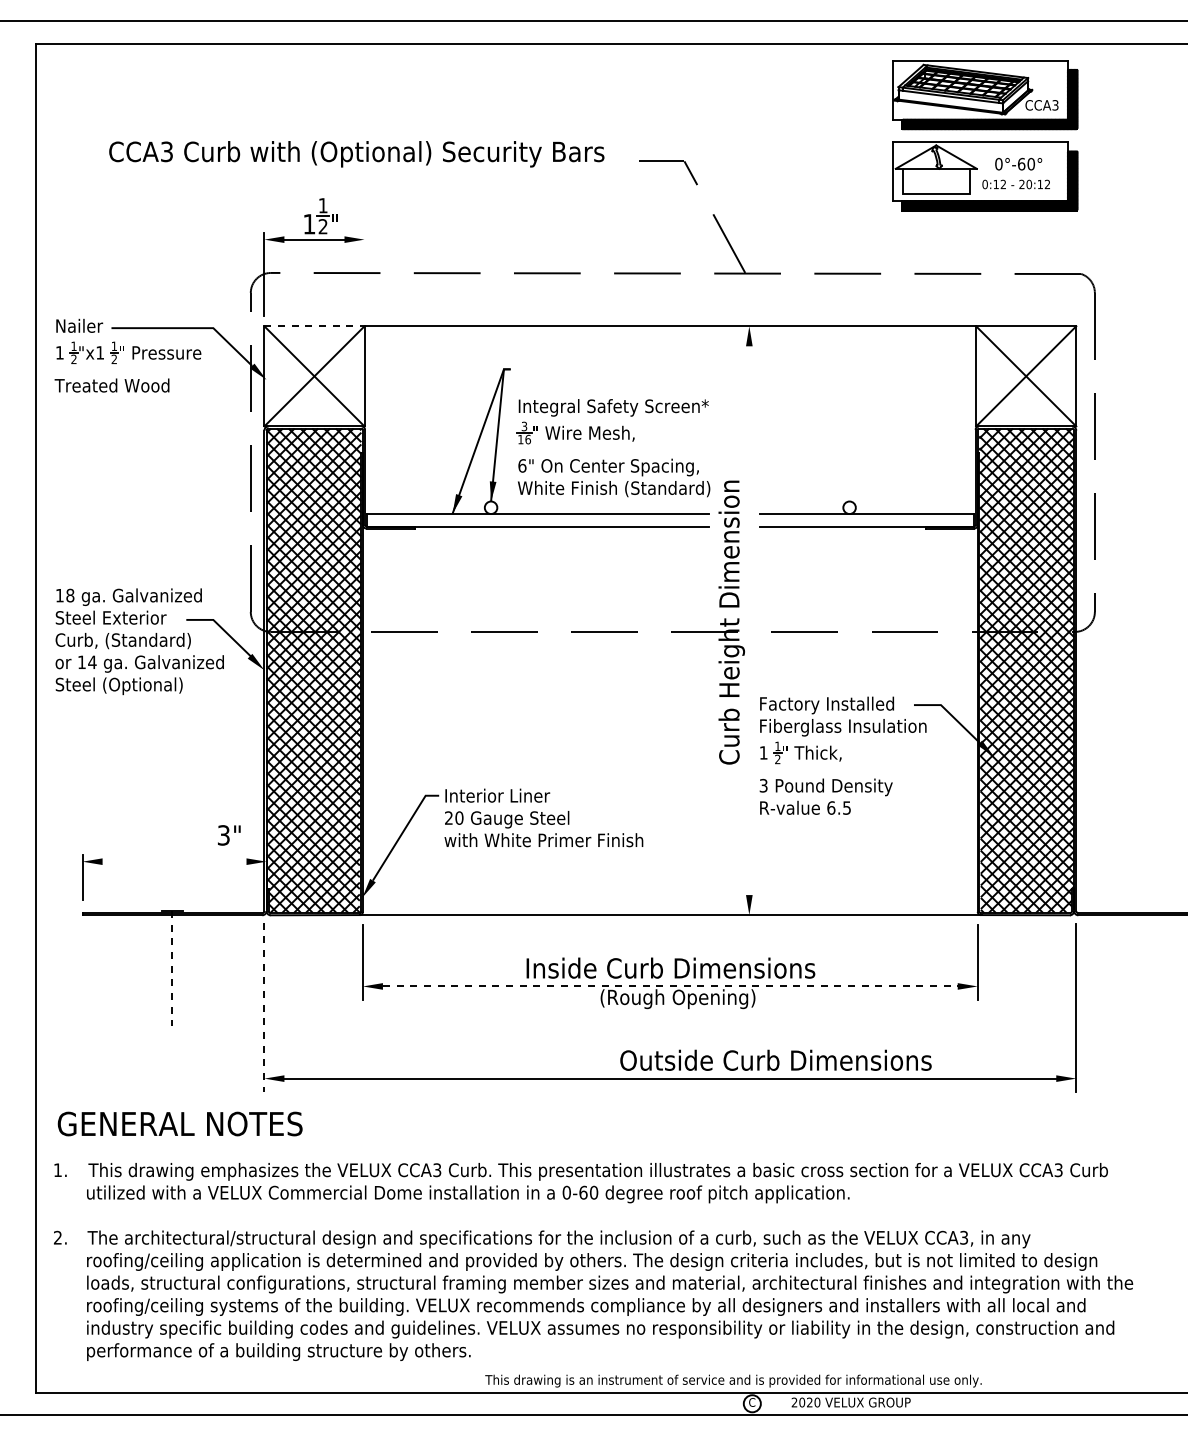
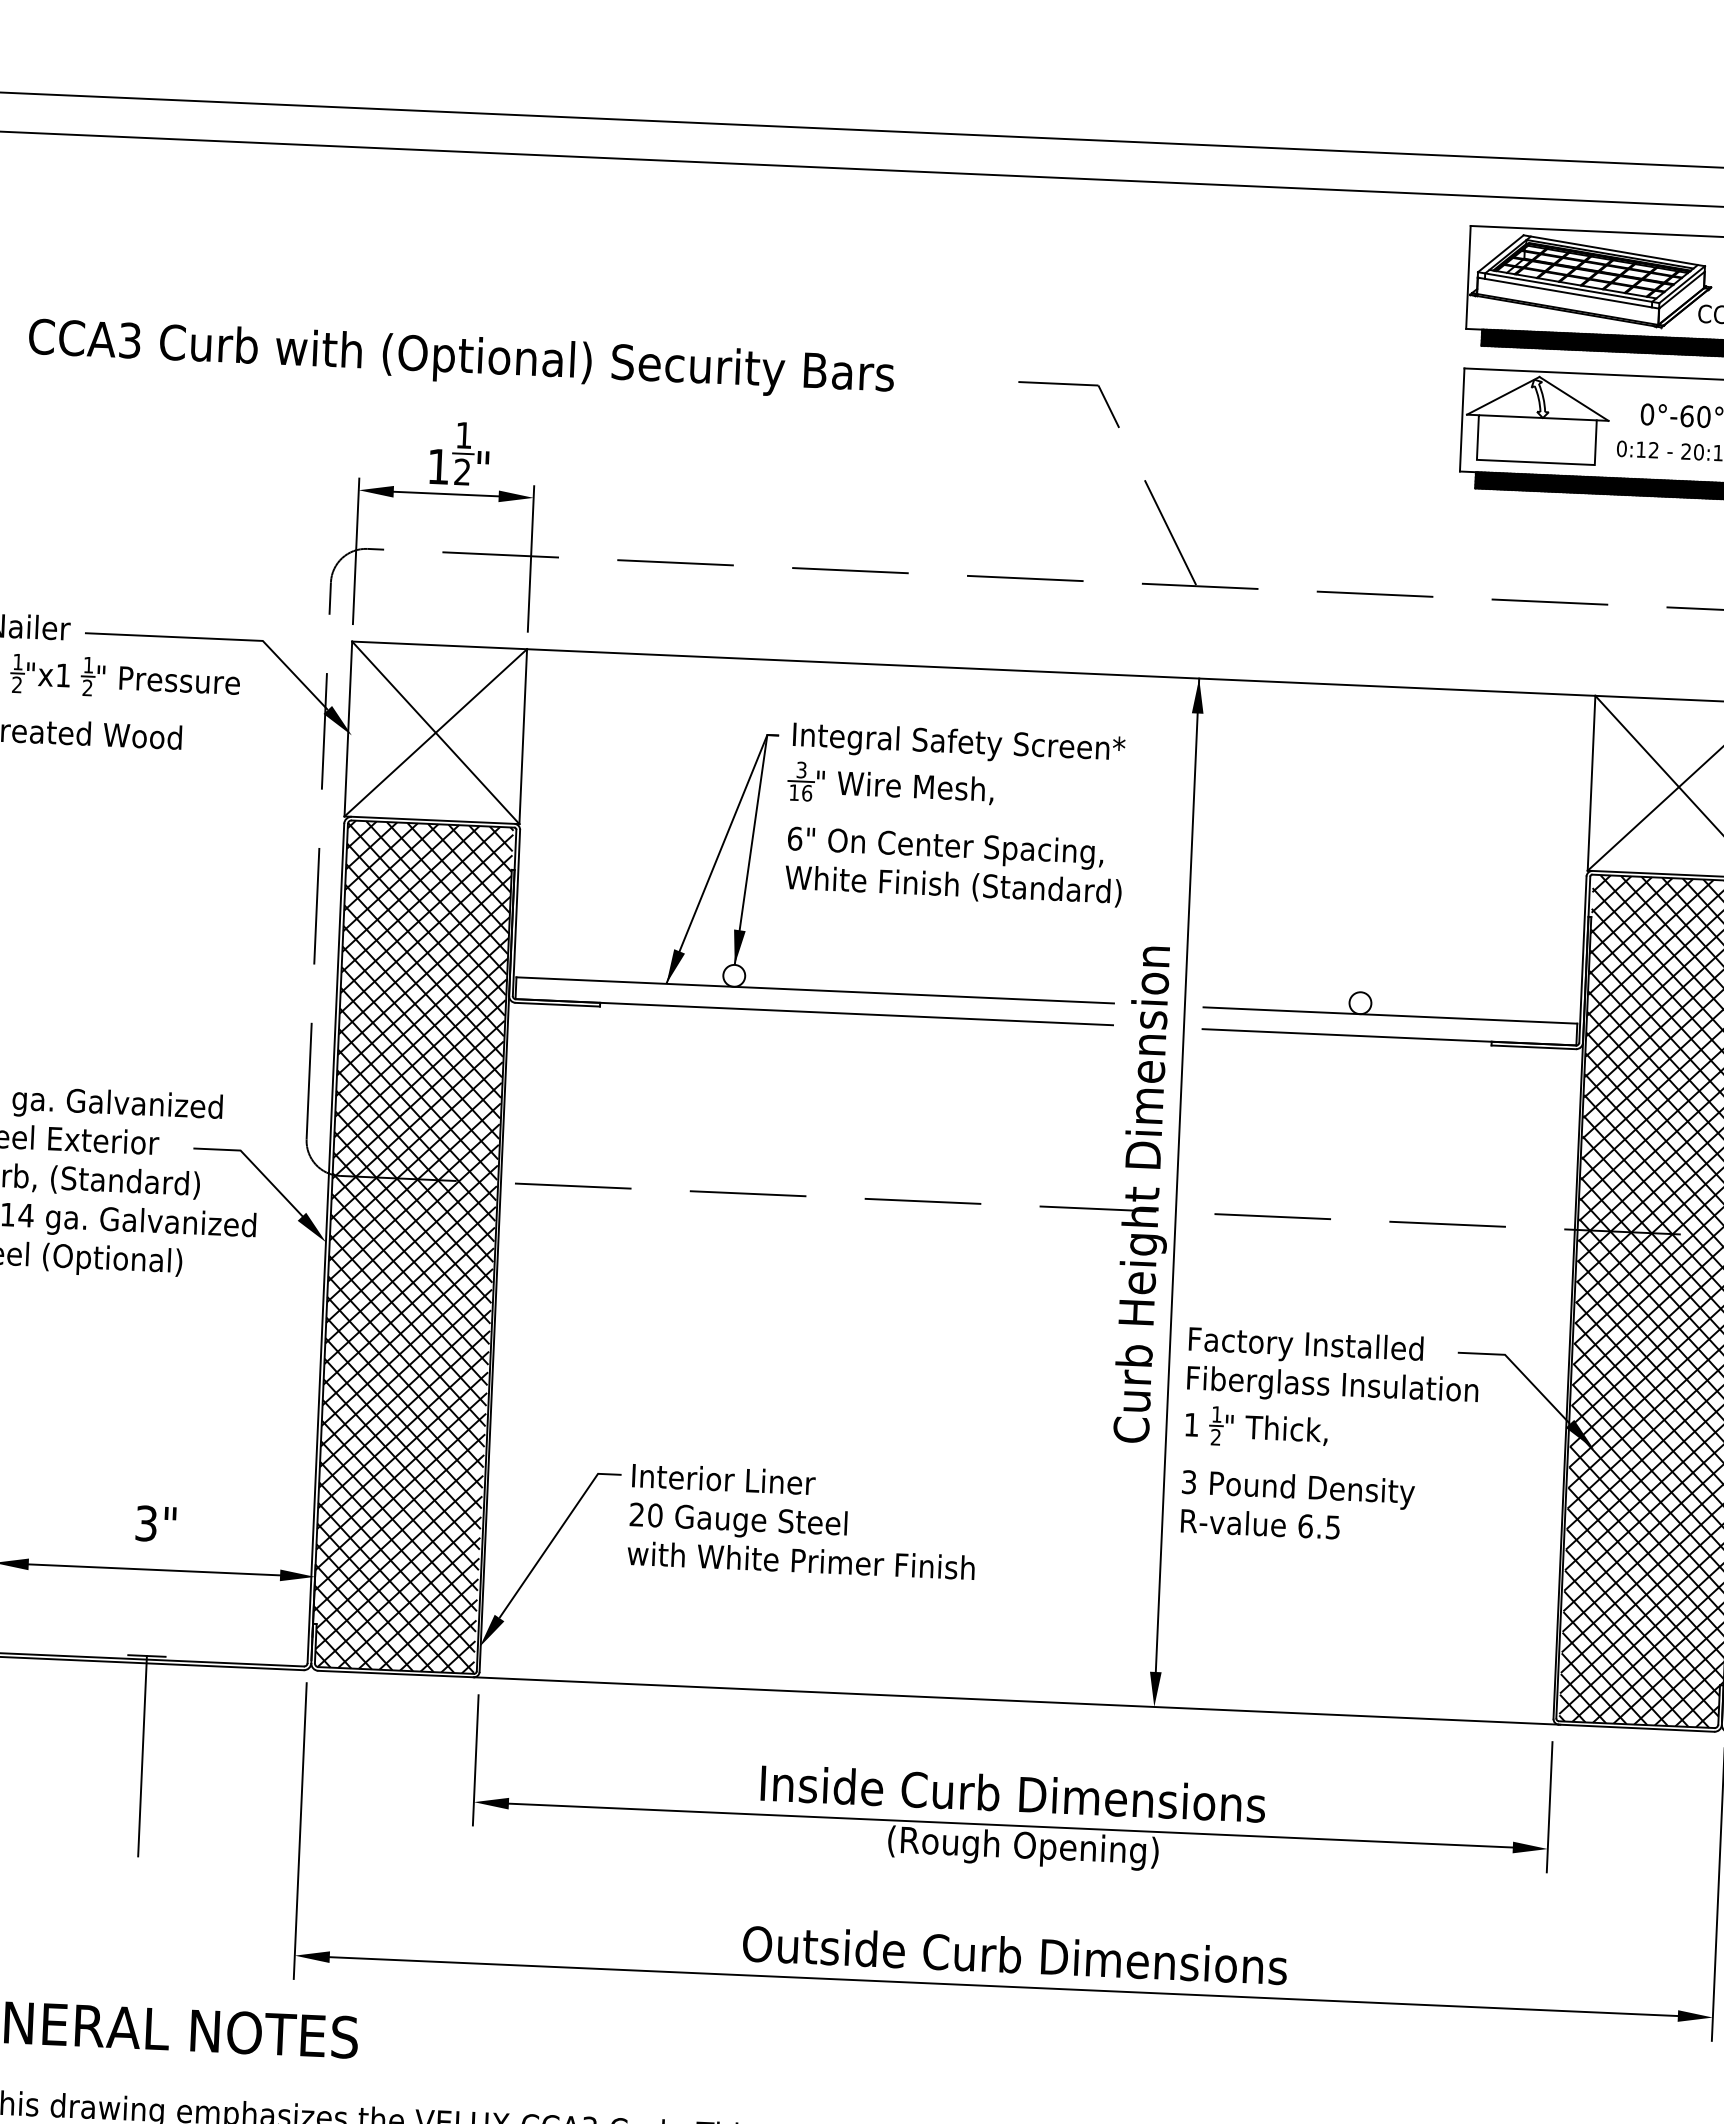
text: (356, 154) -> (460, 359), moved
line: (364, 274) -> (530, 558), added
line: (314, 326) -> (439, 645), dashed -> solid
part: (613, 439) -> (956, 799), moved
line: (749, 610) -> (1177, 1174), added
text: (229, 835) -> (156, 1524), moved
line: (174, 861) -> (154, 1569), added
line: (172, 968) -> (142, 1756), dashed -> solid
line: (670, 986) -> (1011, 1825), dashed -> solid
line: (264, 1007) -> (300, 1831), dashed -> solid
text: (775, 1059) -> (1014, 1953), moved

